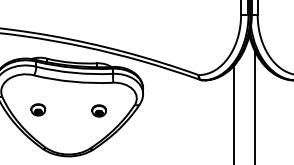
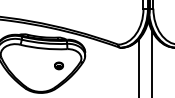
part: (37, 110) -> (22, 65), removed

